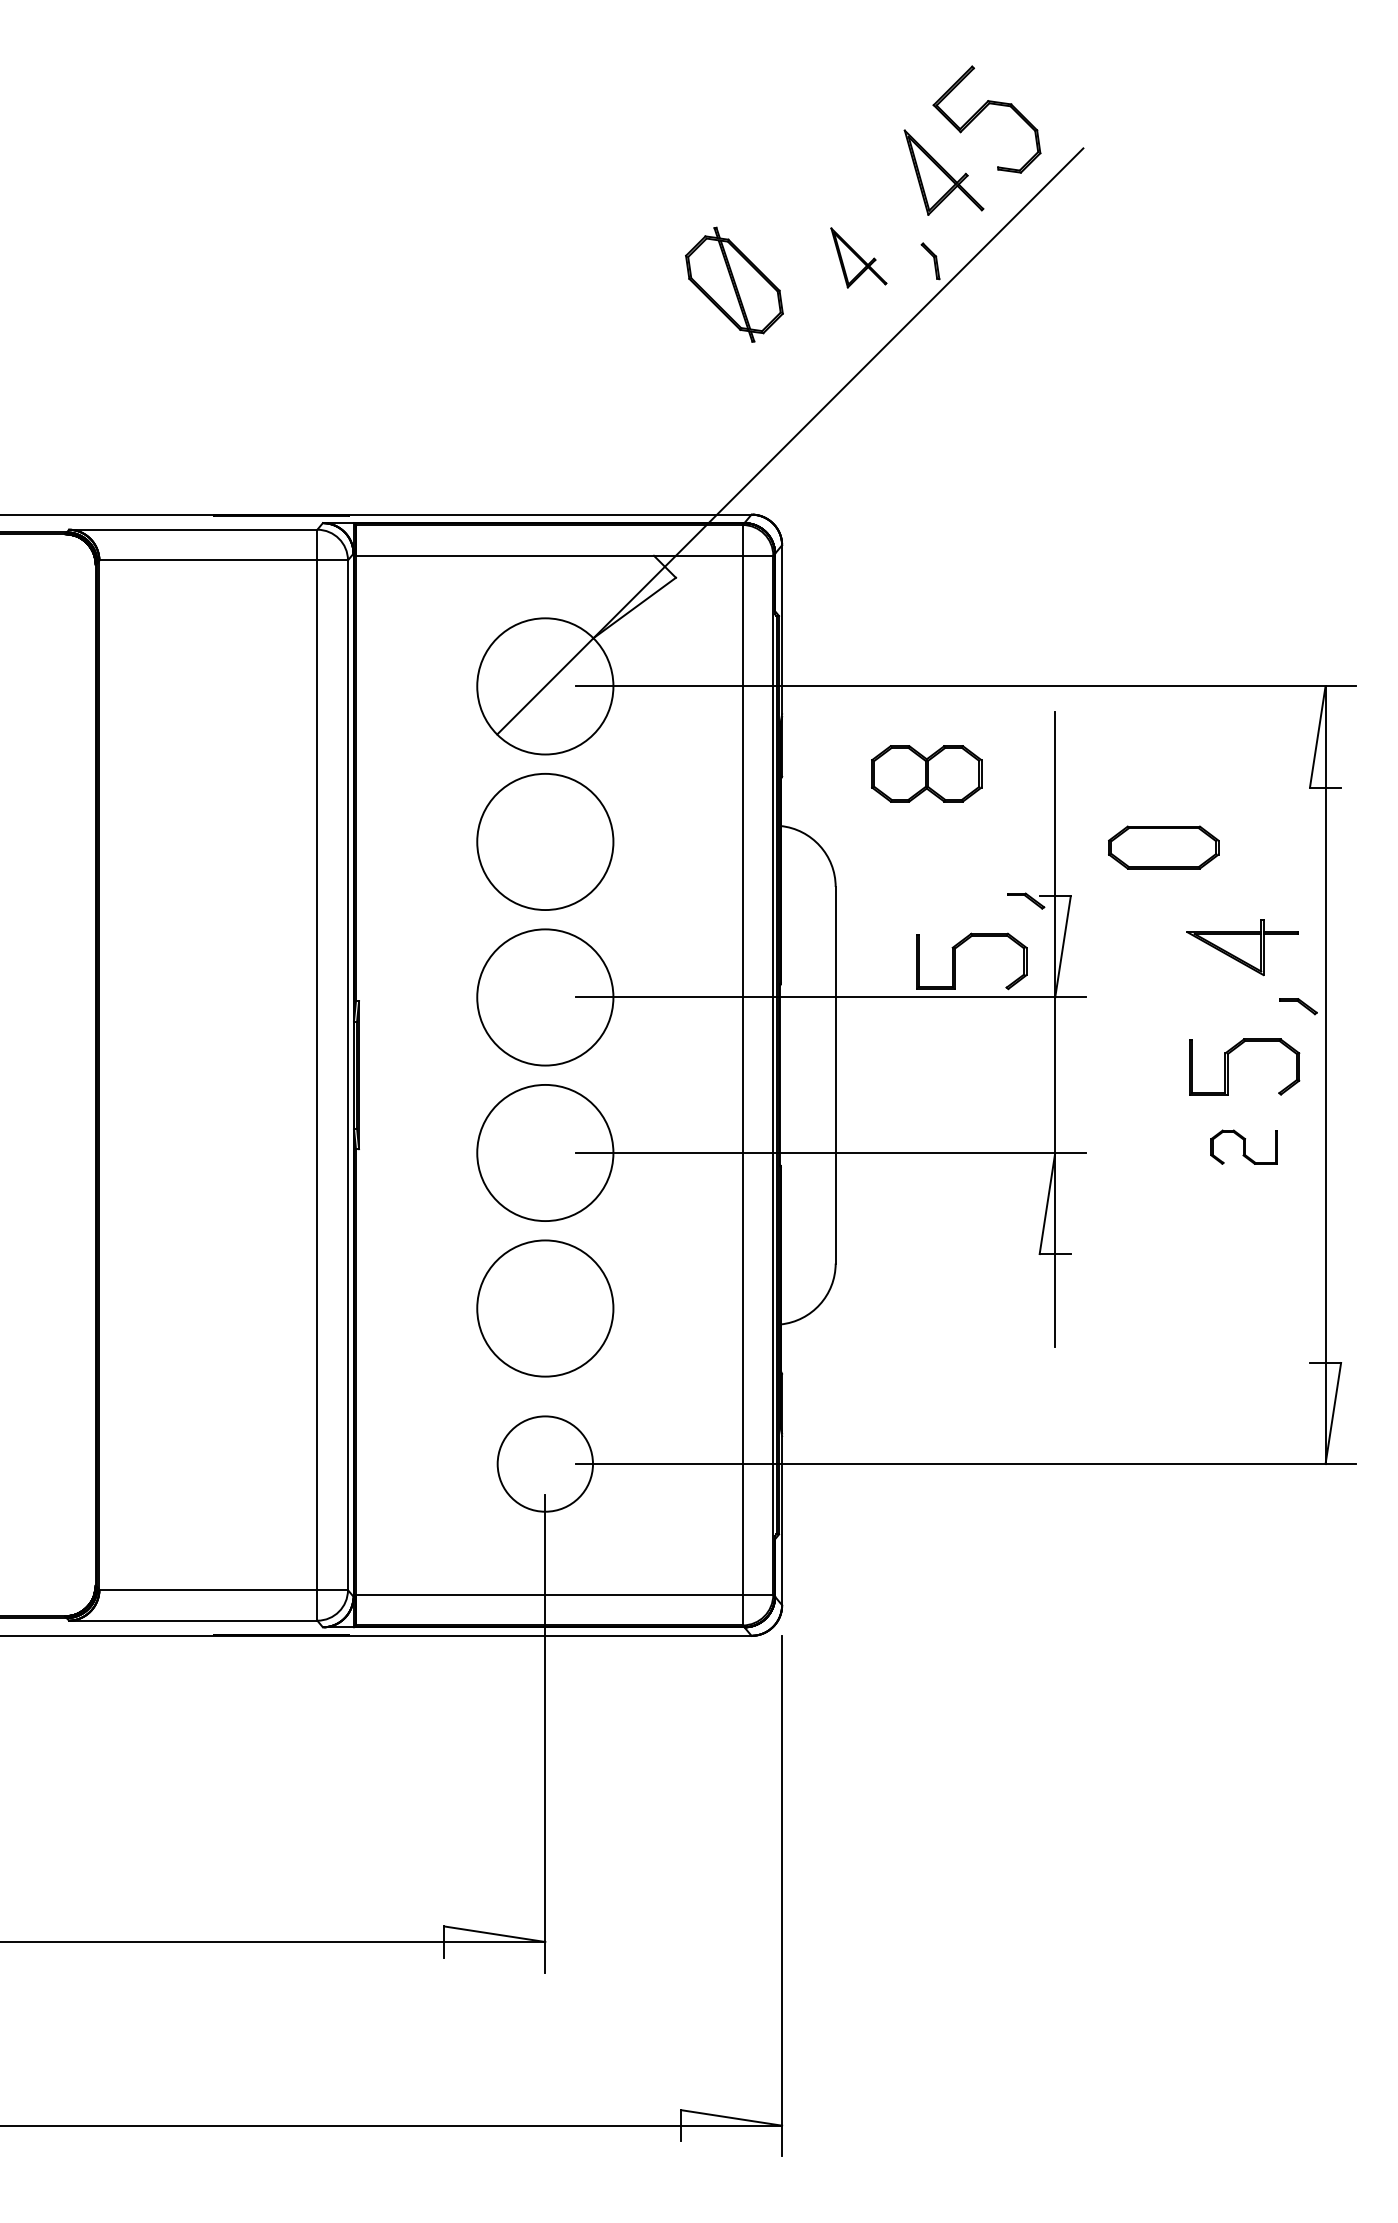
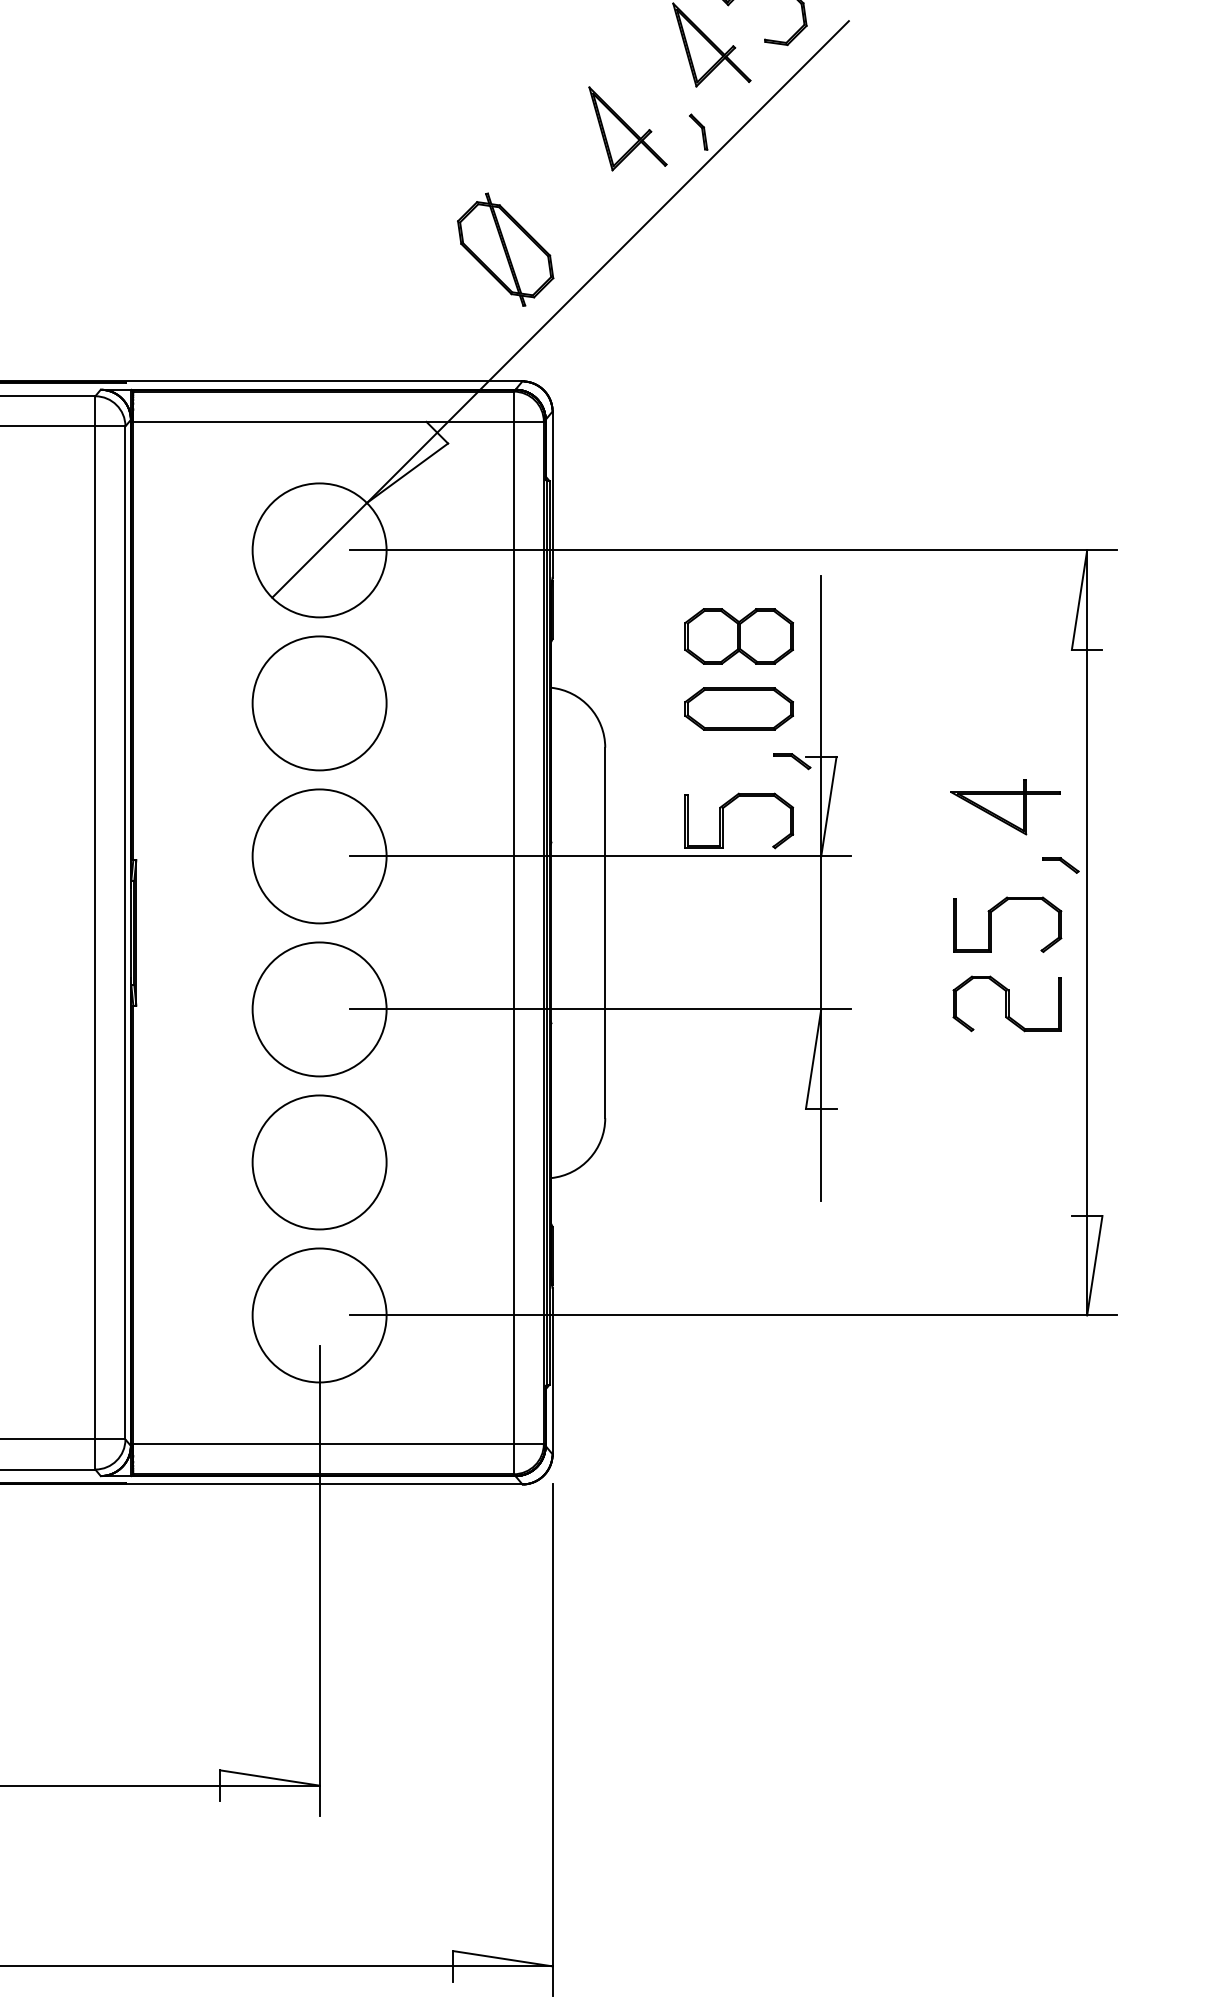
part: (858, 257) -> (627, 128), size x1.43
part: (734, 284) -> (505, 249), moved
part: (926, 773) -> (738, 636), moved
part: (1163, 847) -> (738, 708), moved
part: (1243, 1146) -> (1006, 1003), size x1.67
circle: (545, 1463) -> (319, 1314), size x1.43

